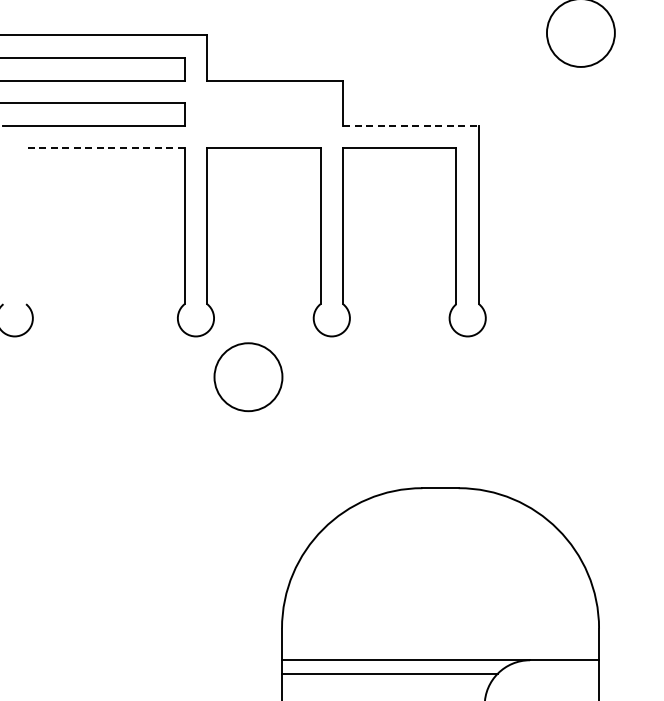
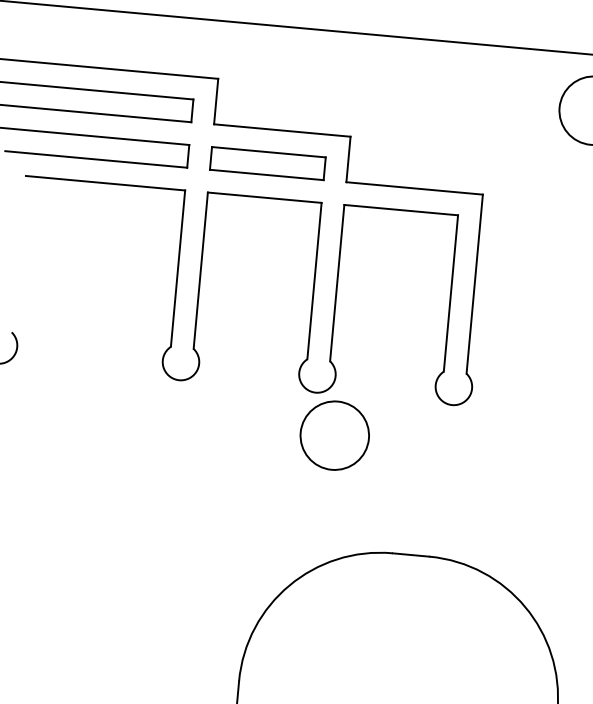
part: (263, 114) -> (267, 163), added
line: (411, 125) -> (415, 188), dashed -> solid
line: (104, 148) -> (104, 183), dashed -> solid
circle: (248, 377) -> (334, 435), moved

